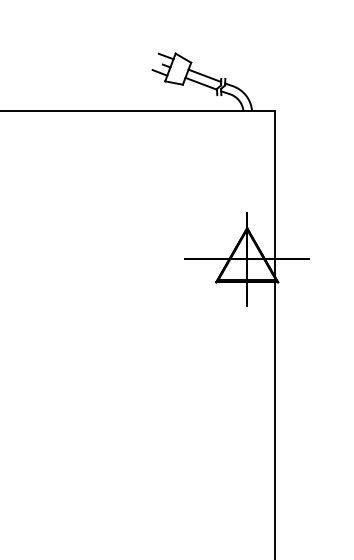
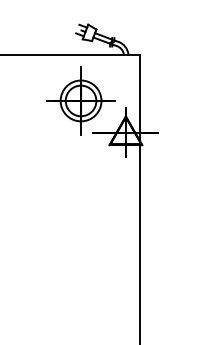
part: (160, 197) -> (80, 100), added

